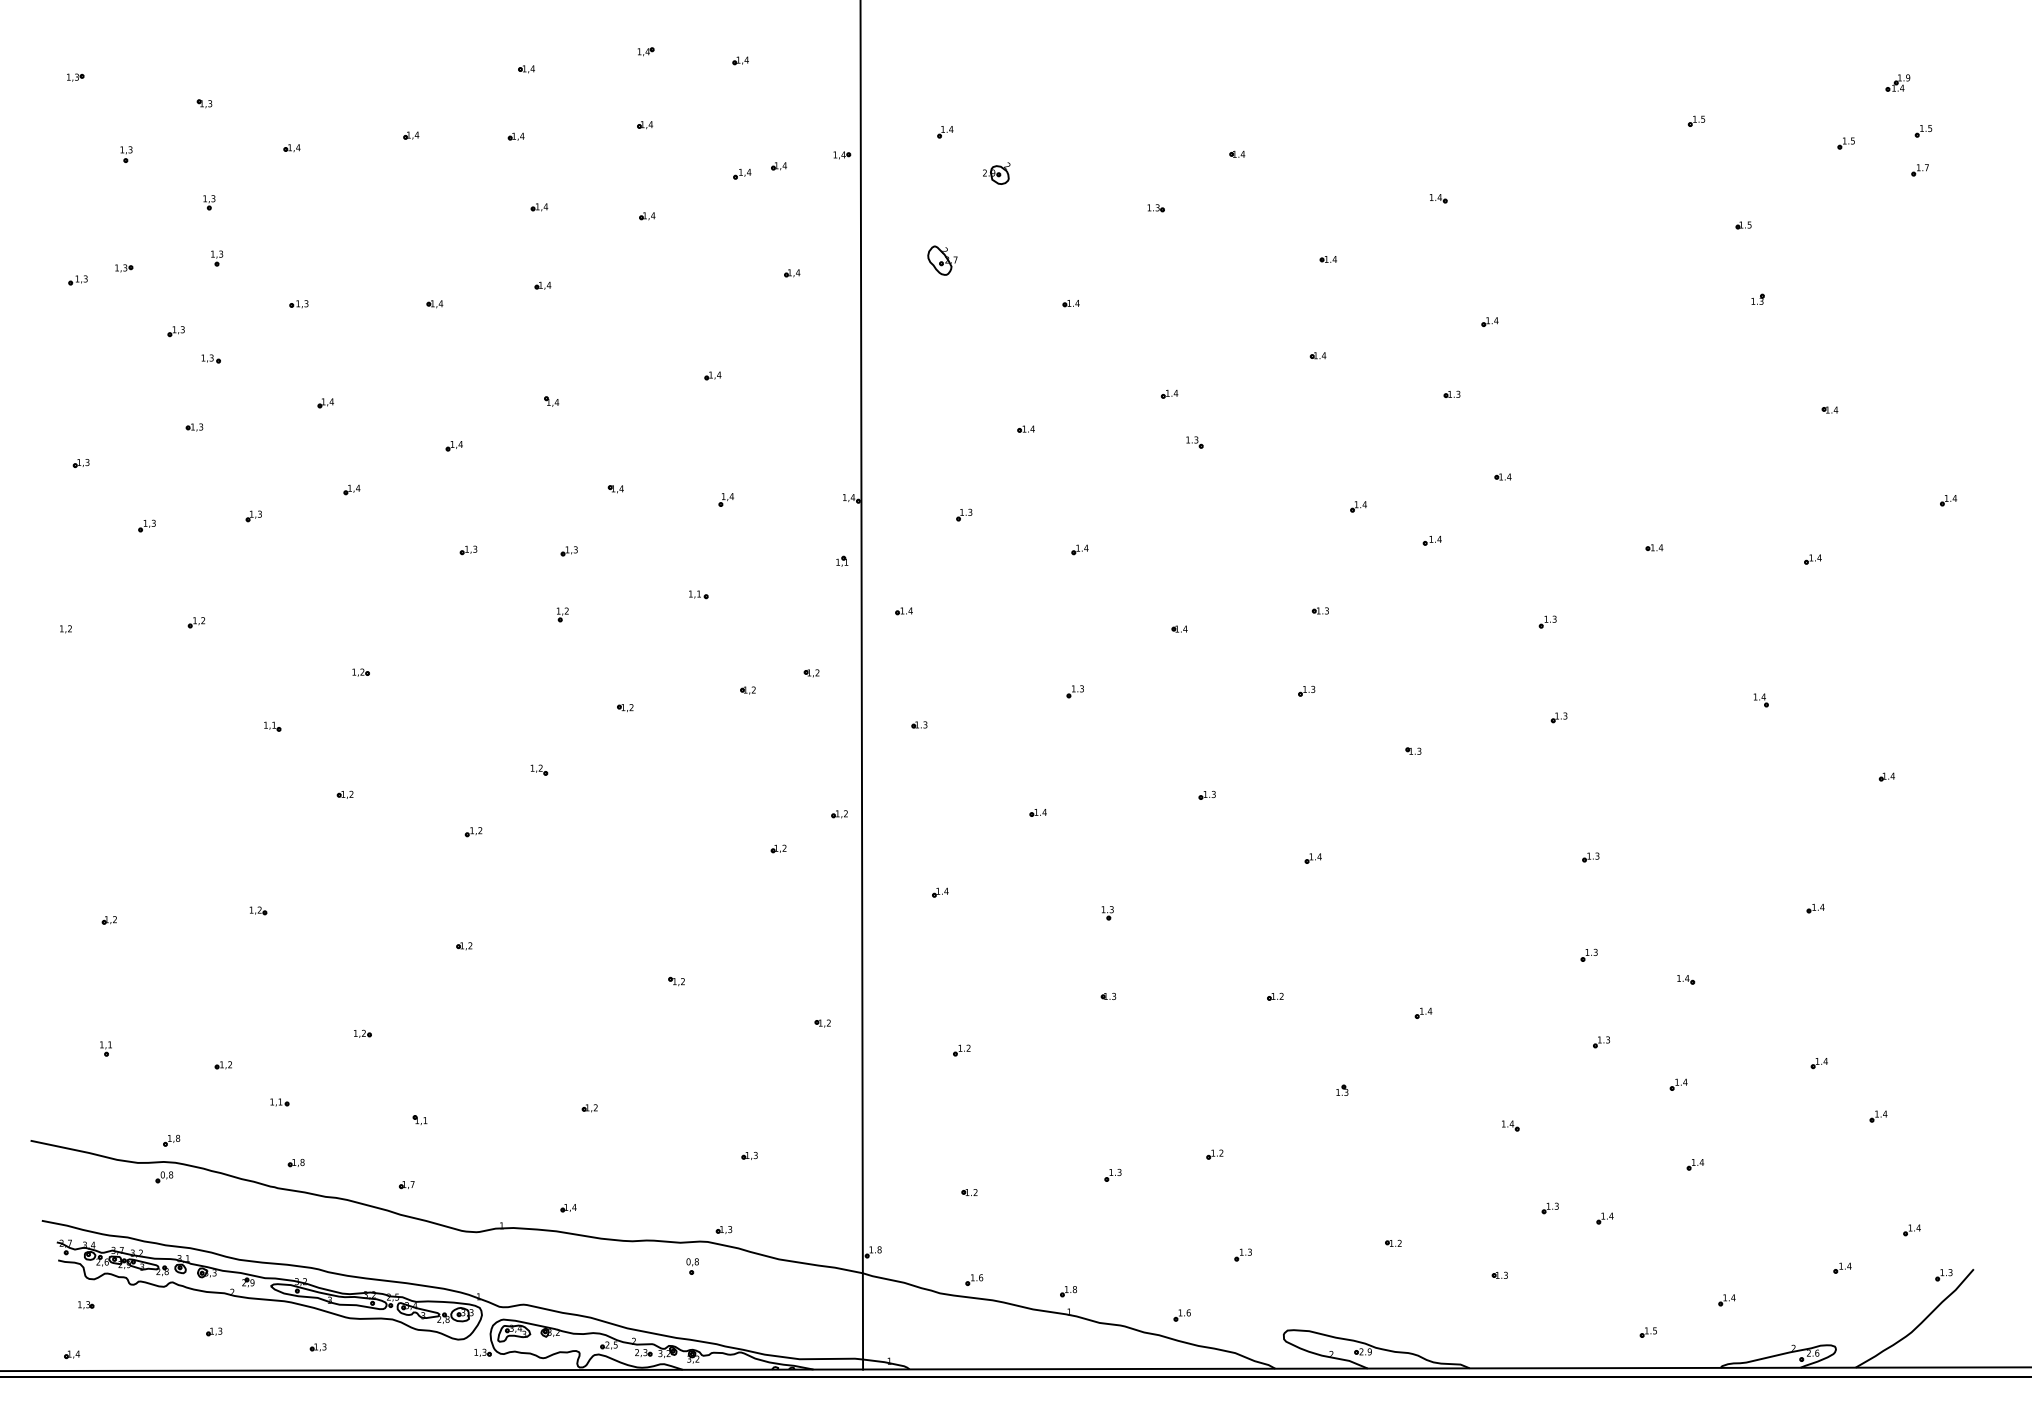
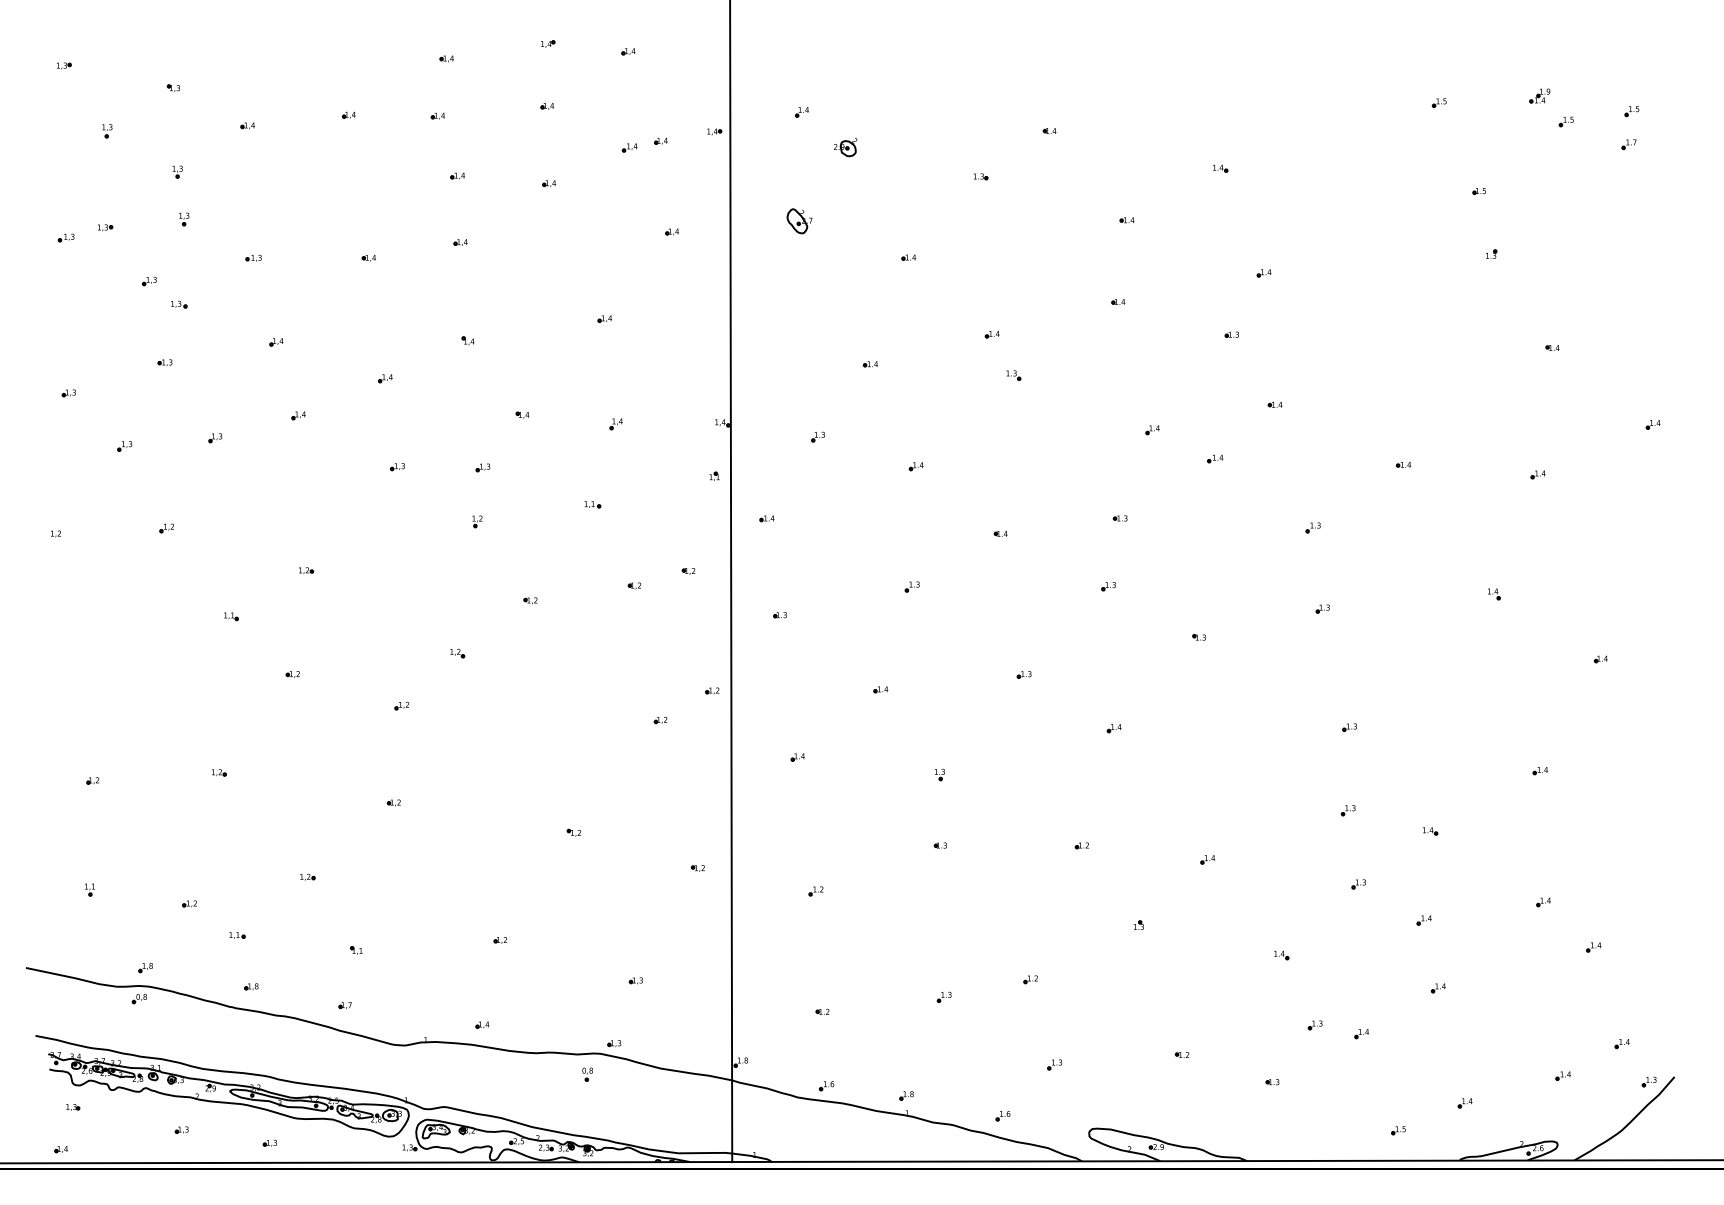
part: (1897, 82) -> (1539, 95), moved

